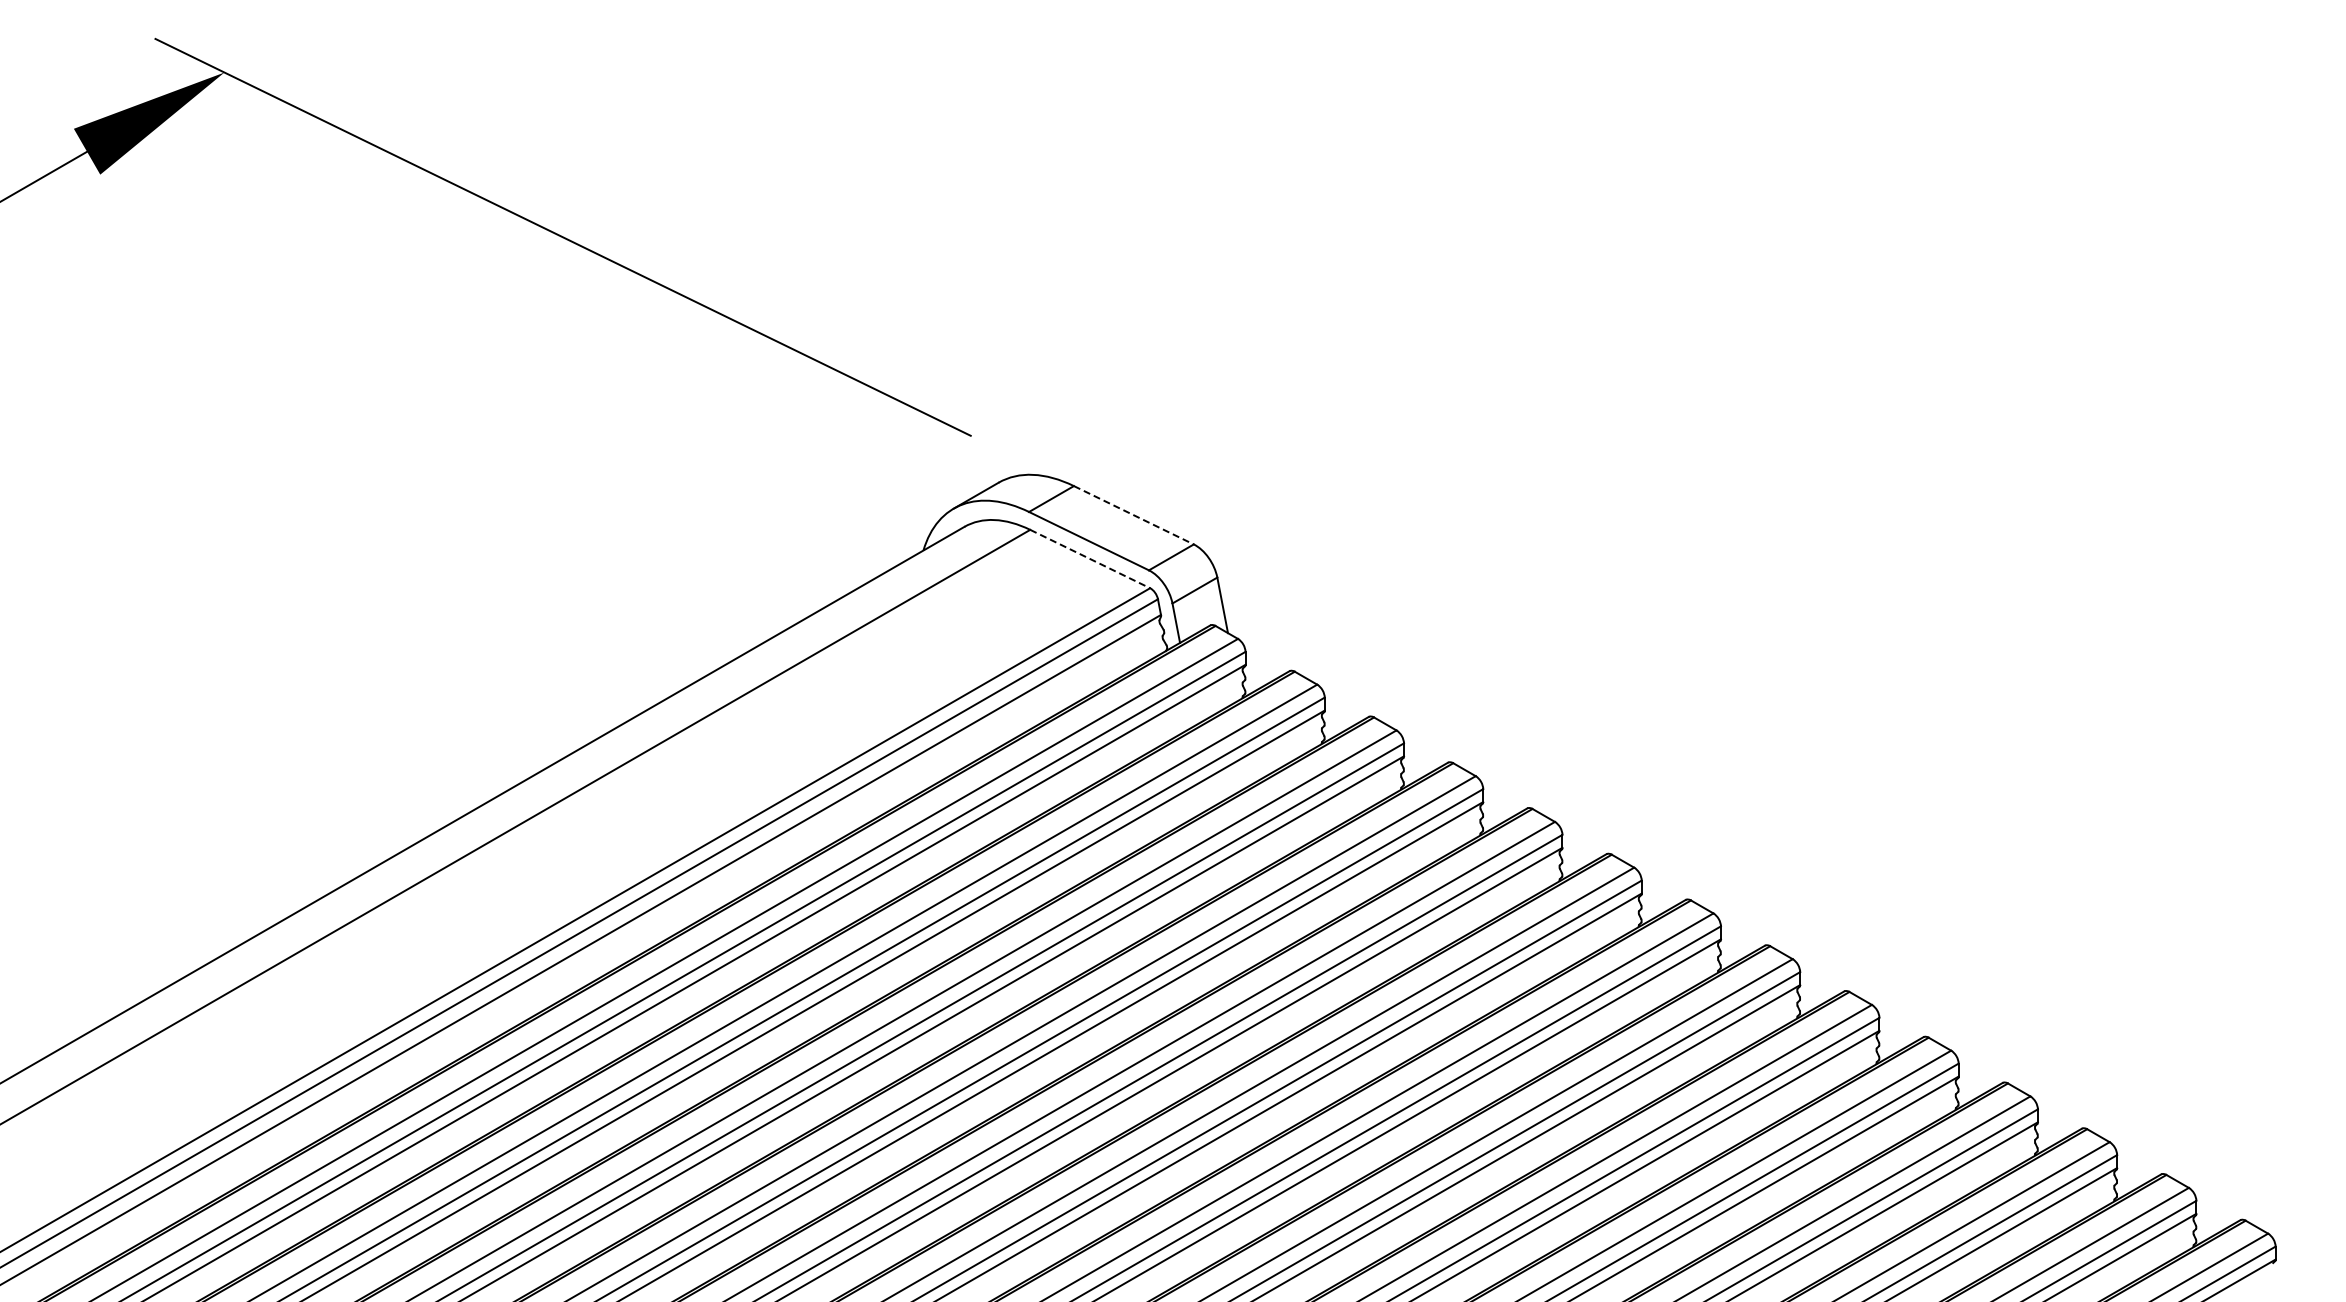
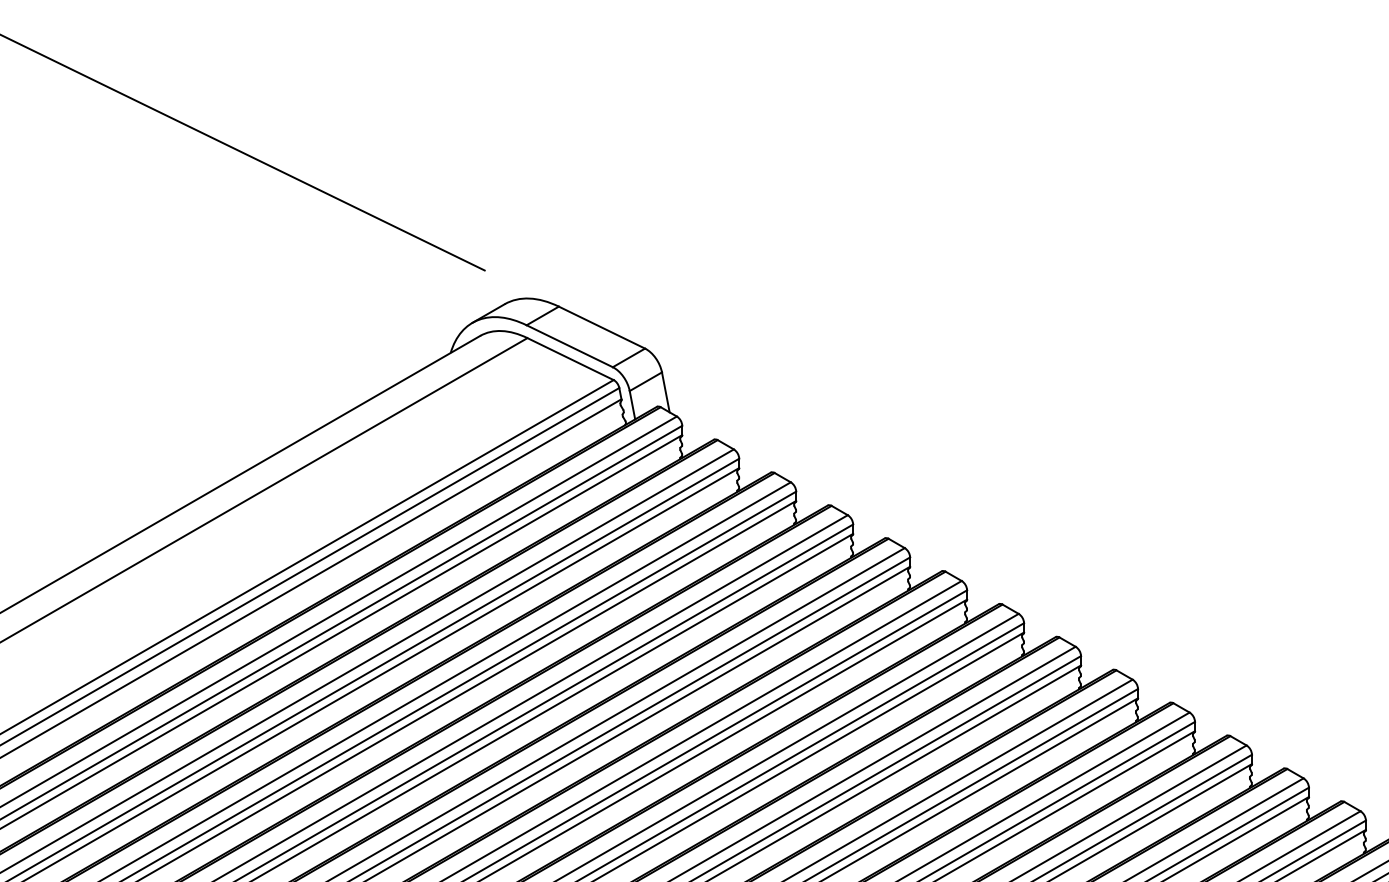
line: (1133, 515) -> (601, 327), dashed -> solid
line: (1090, 559) -> (570, 359), dashed -> solid

